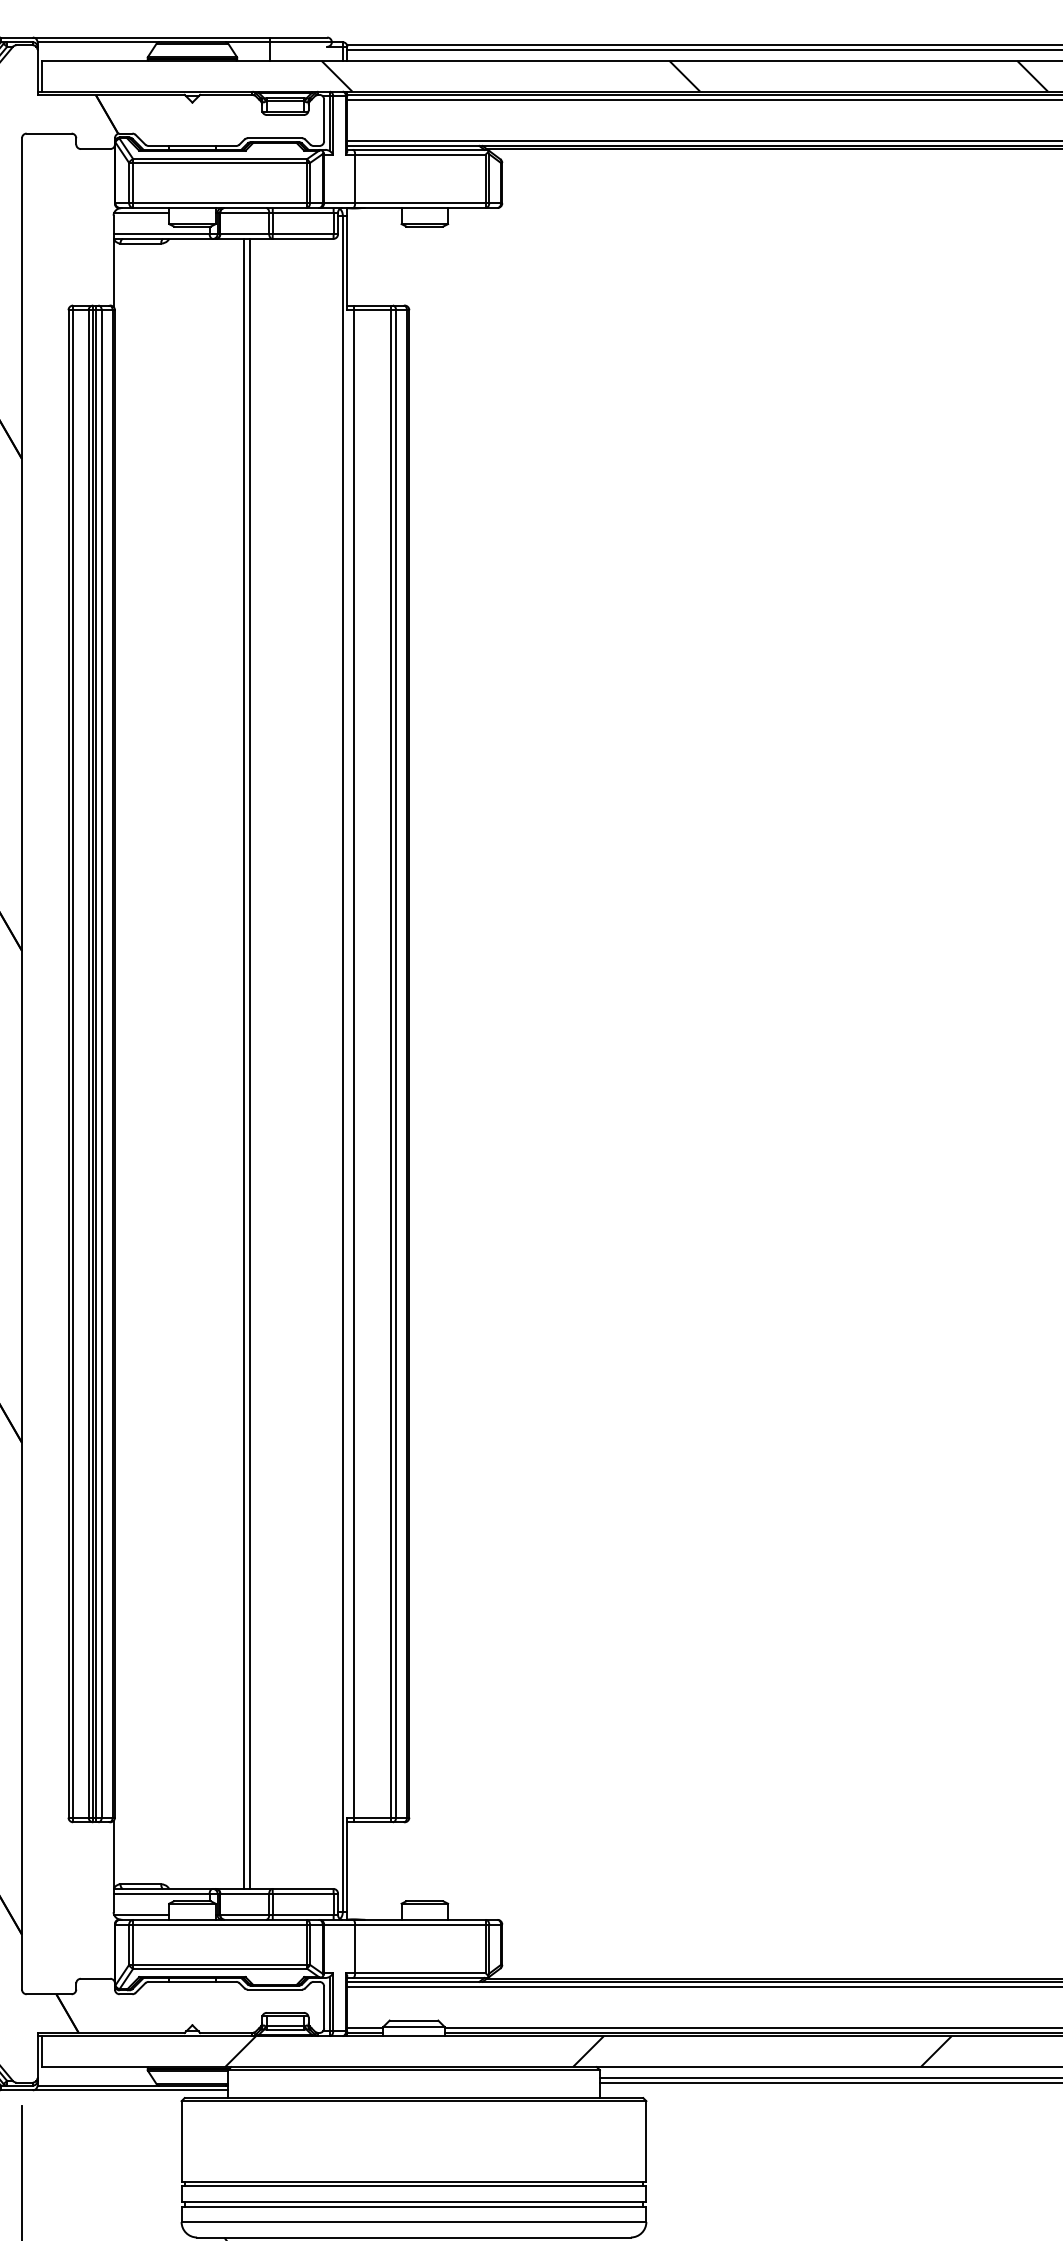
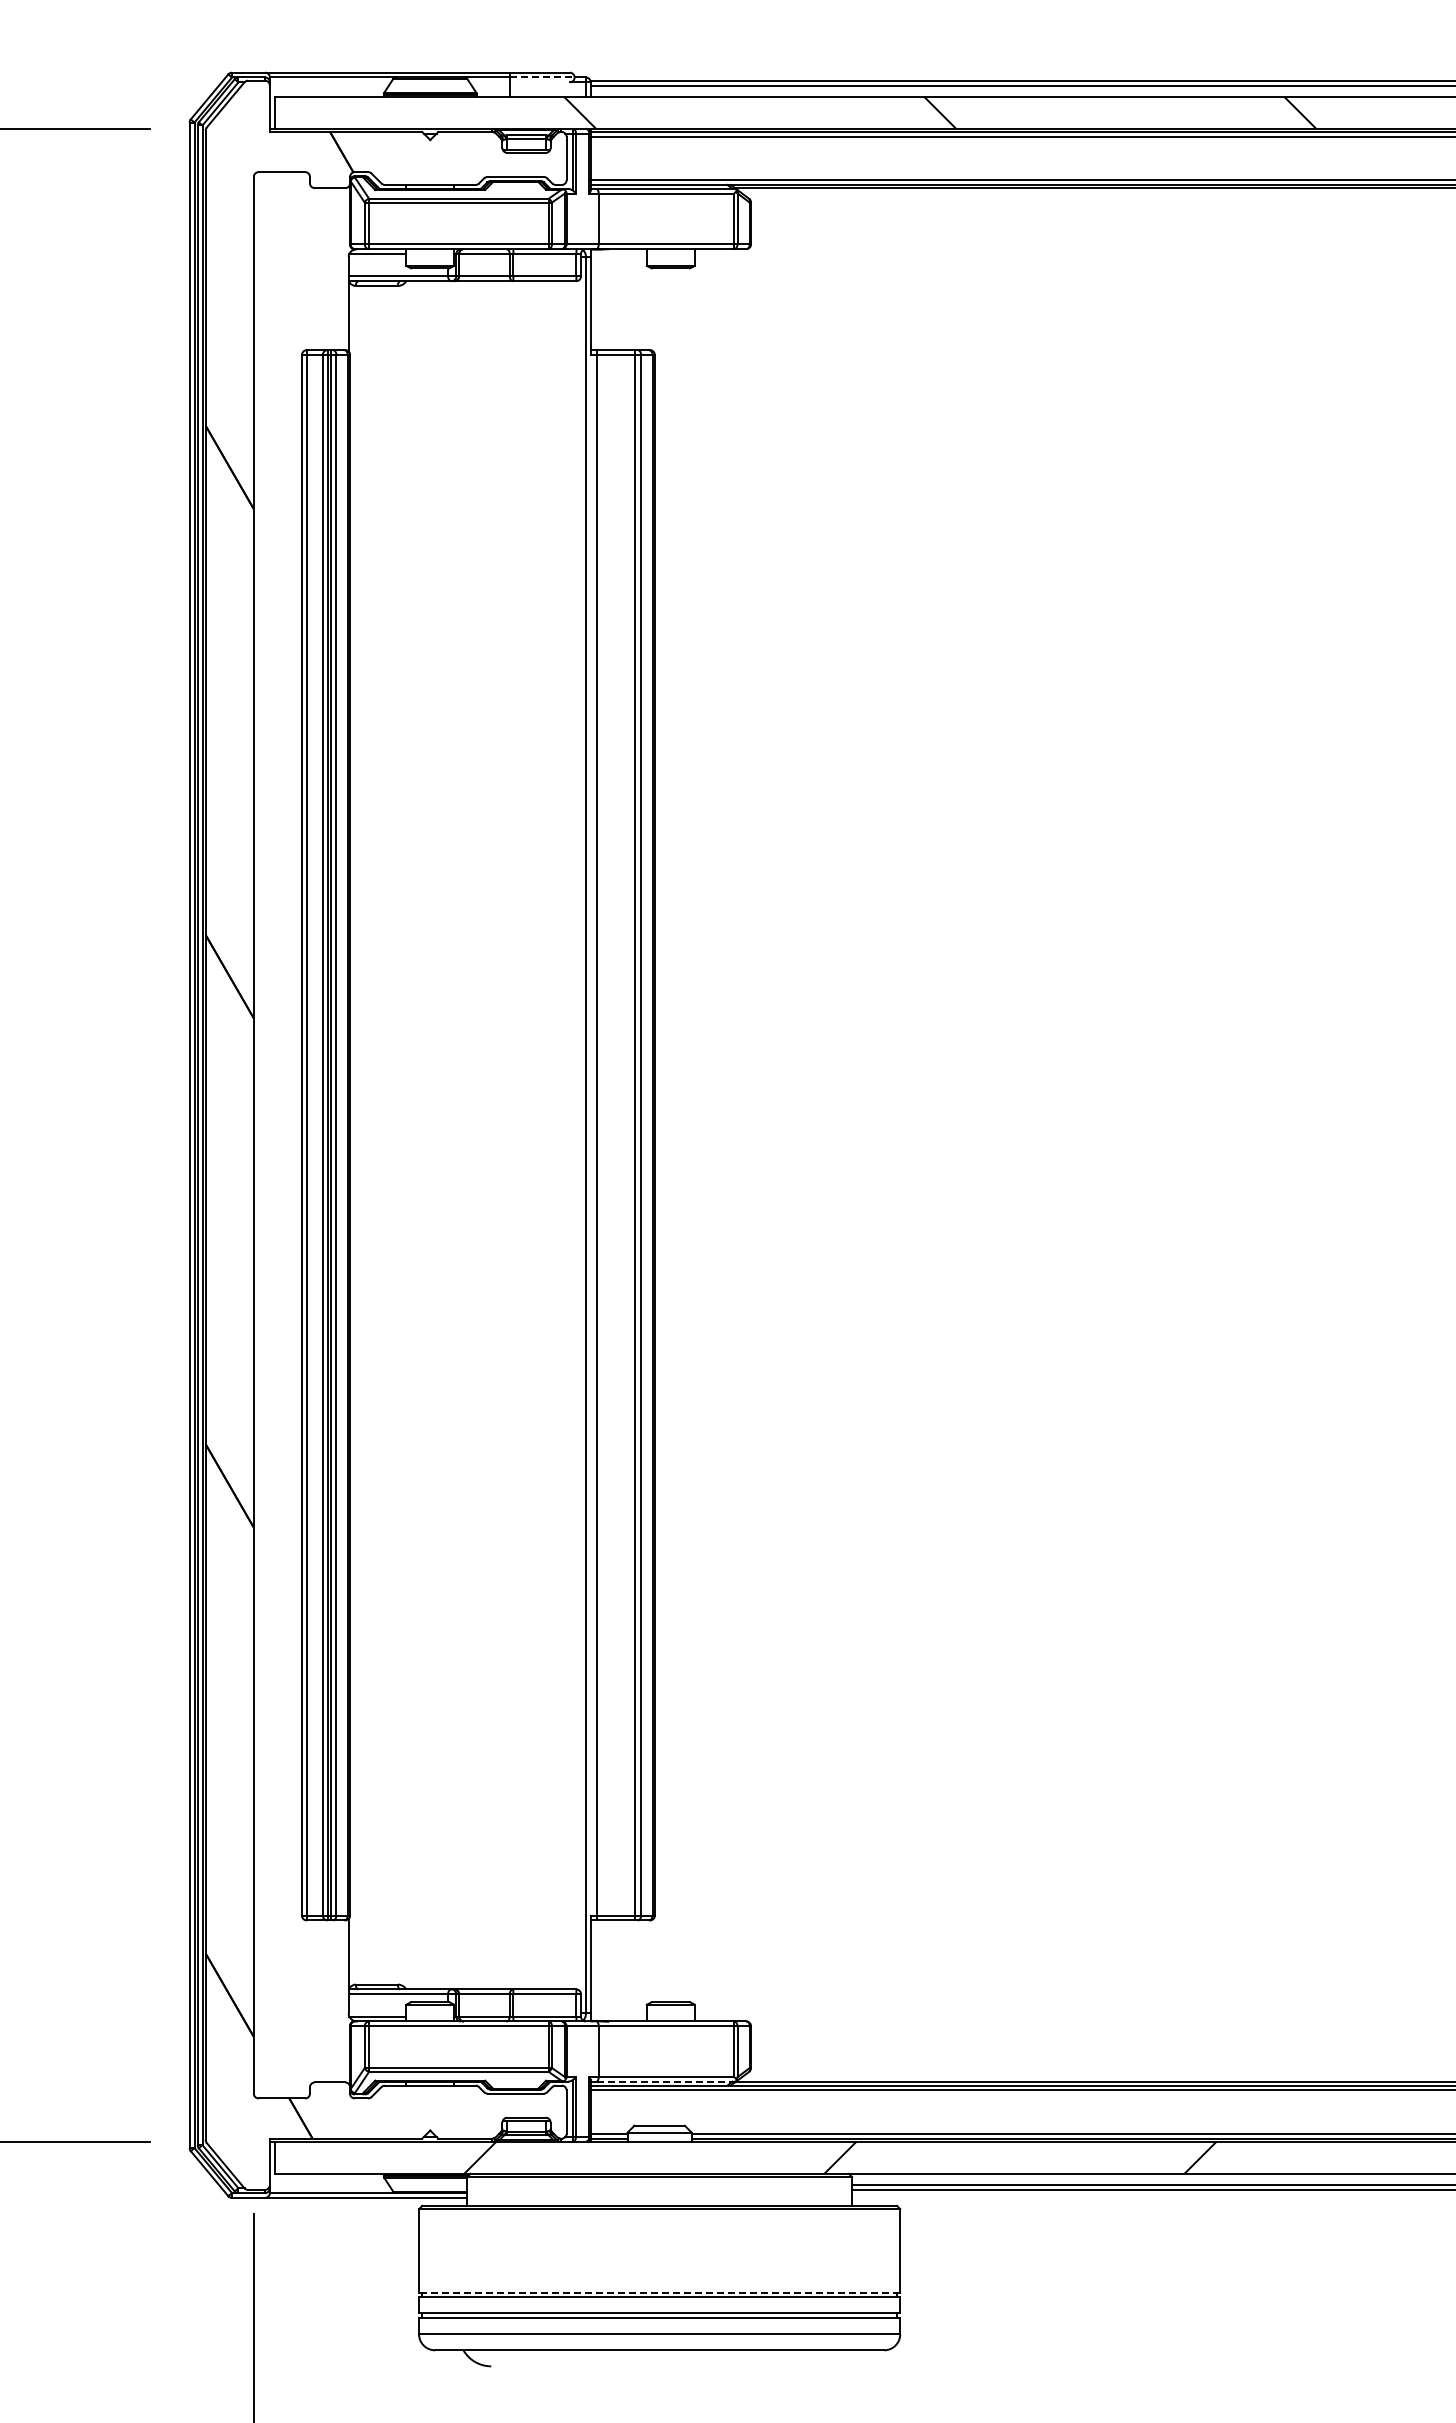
line: (301, 42) -> (543, 77), solid -> dashed
line: (243, 1064) -> (483, 1135), removed
line: (250, 1064) -> (490, 1135), removed
line: (419, 1977) -> (665, 2081), solid -> dashed
line: (413, 2181) -> (659, 2292), solid -> dashed

